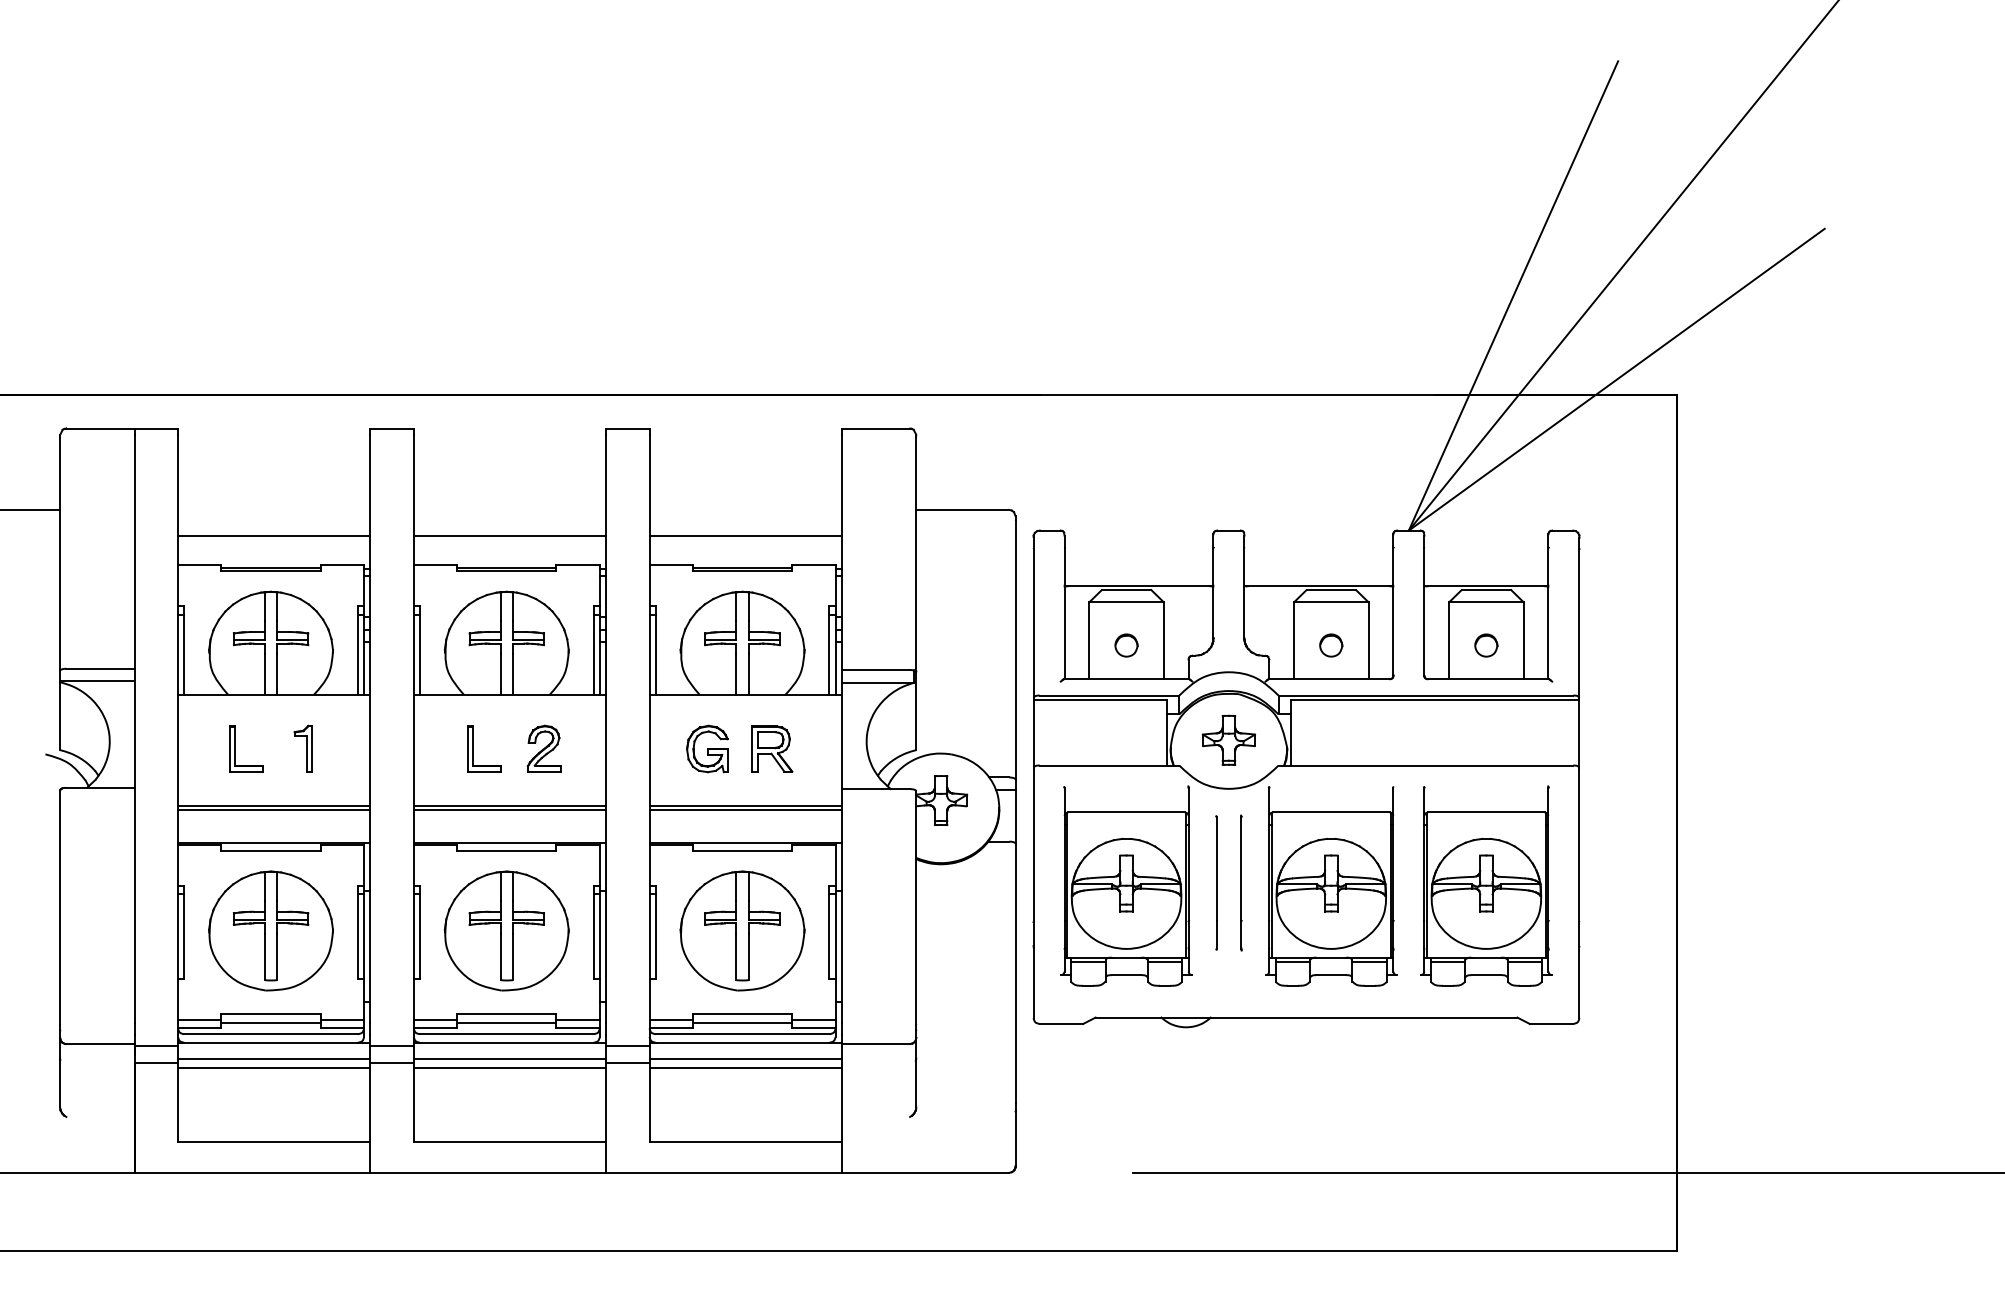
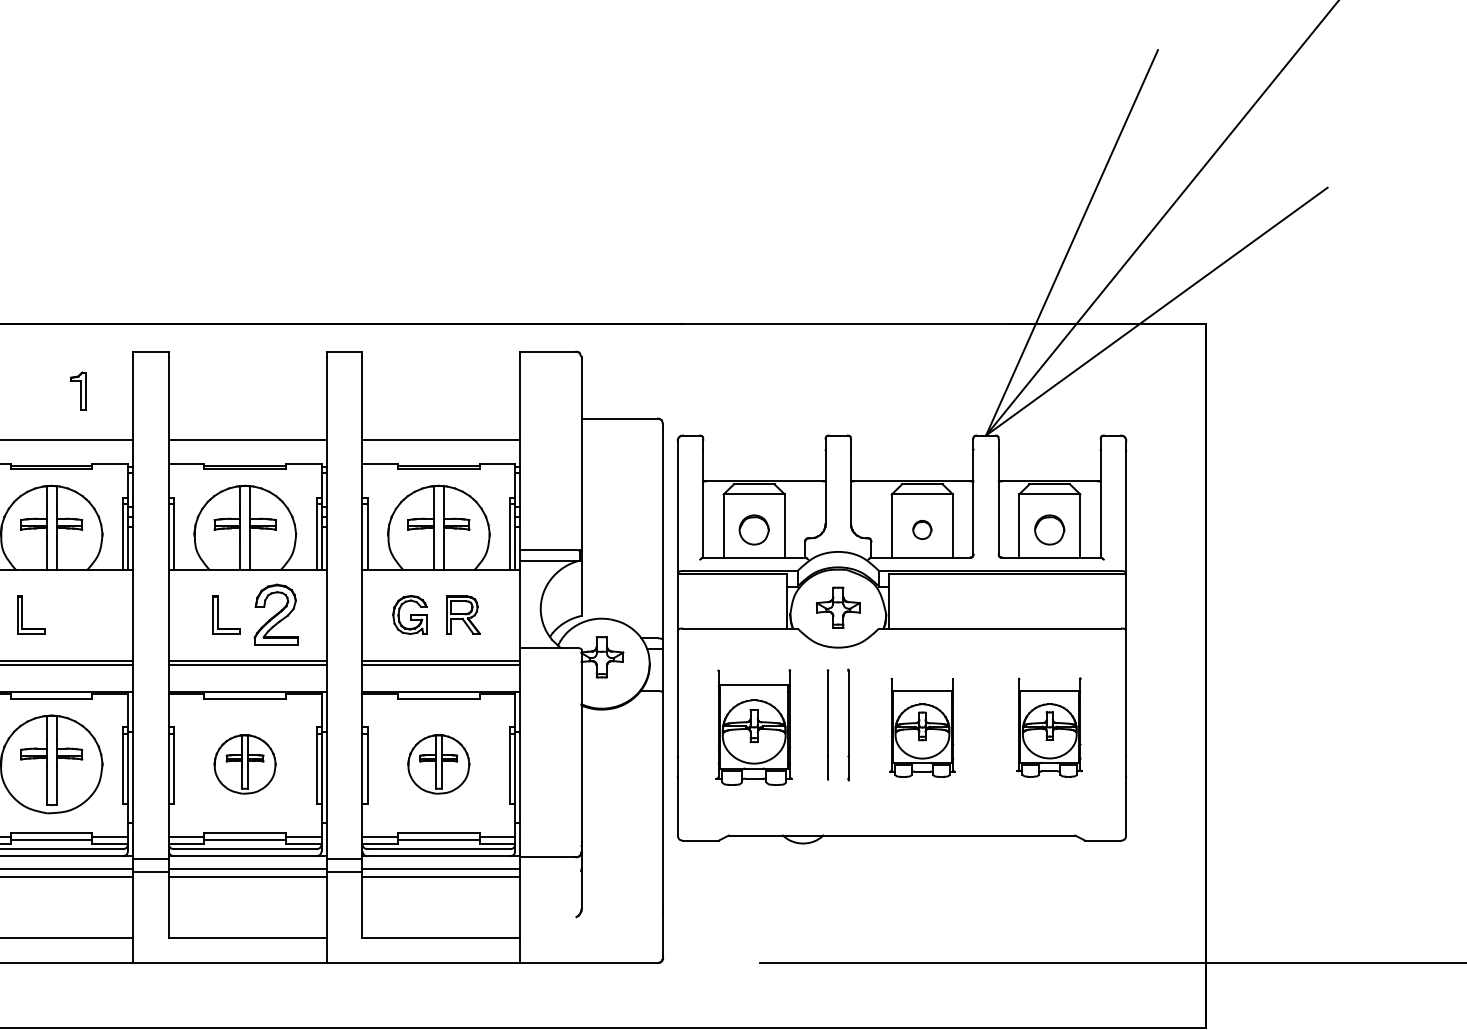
part: (1126, 645) -> (754, 529), size x1.6
part: (1486, 645) -> (1049, 529), size x1.6
part: (302, 748) -> (77, 391), moved
part: (543, 748) -> (275, 614), size x1.6
part: (1126, 885) -> (754, 727), size x0.7
part: (1486, 885) -> (1049, 727), size x0.6
part: (1331, 886) -> (922, 727), size x0.6
part: (506, 930) -> (244, 764), size x0.6
part: (742, 930) -> (438, 764), size x0.6

